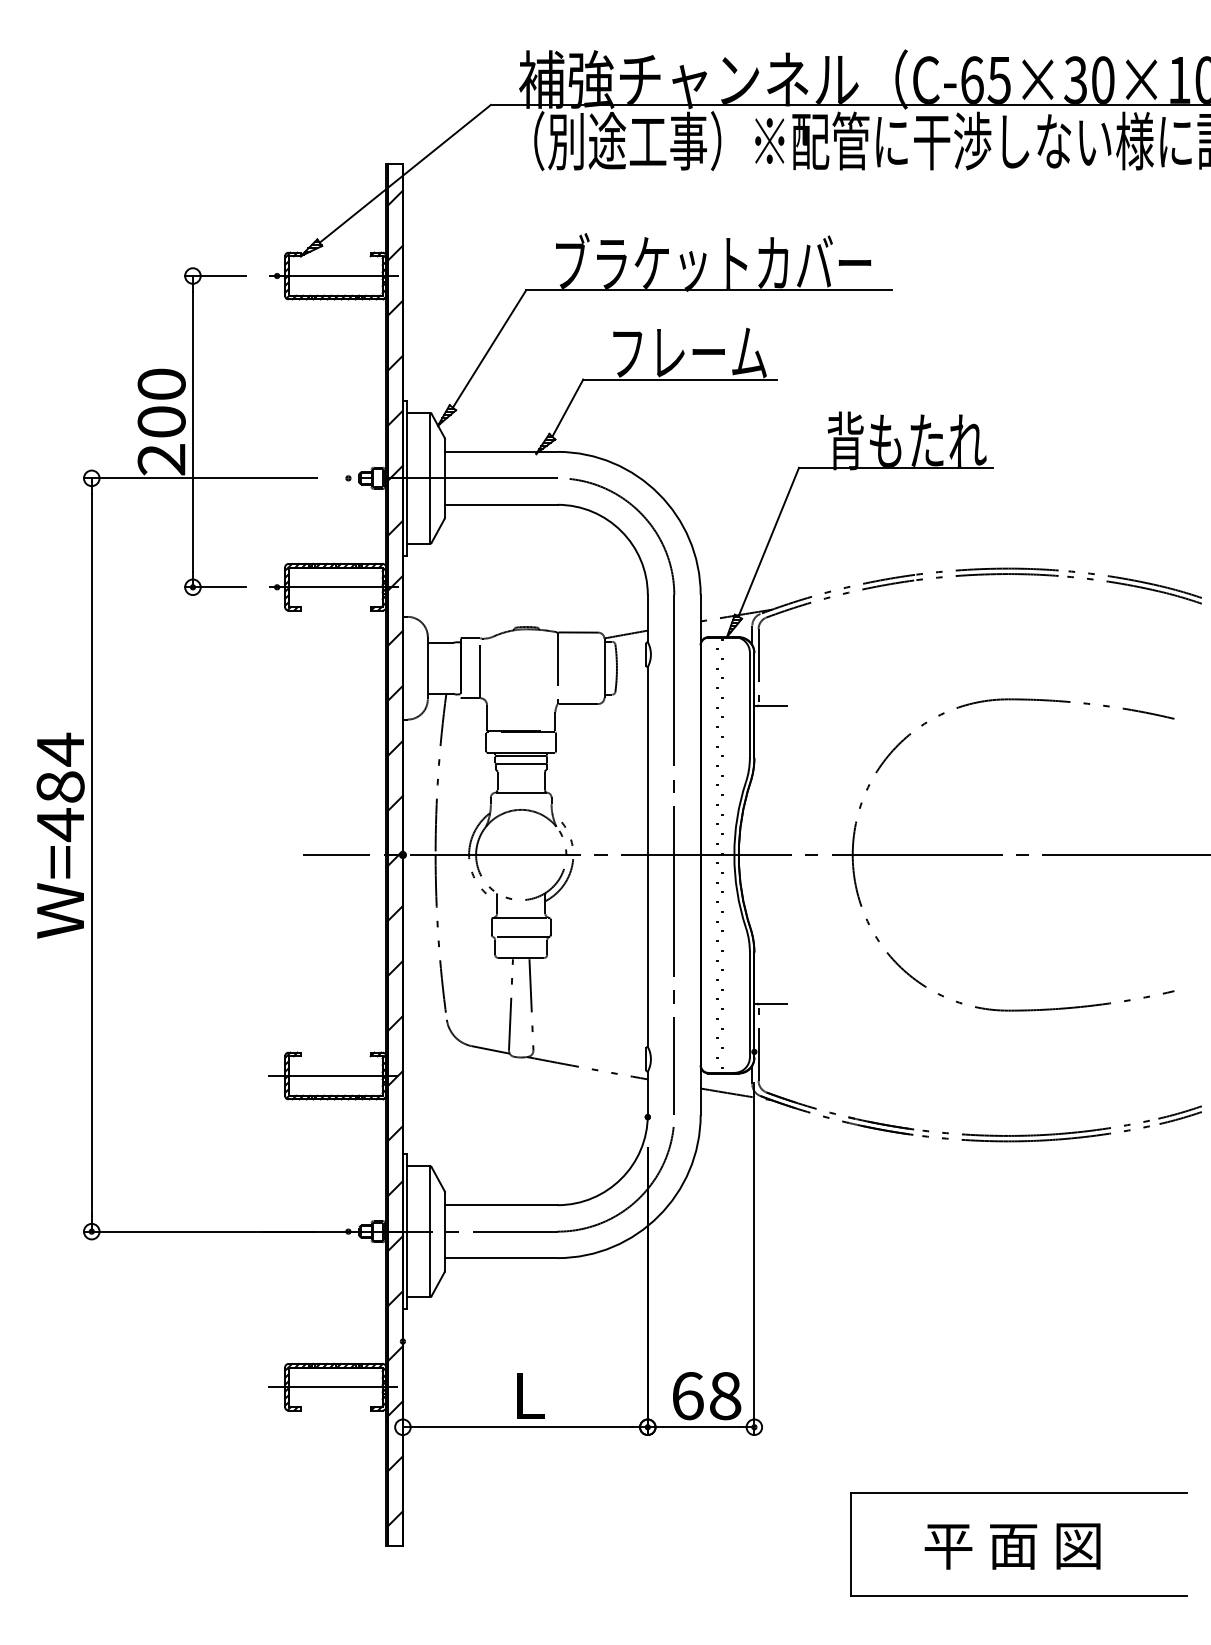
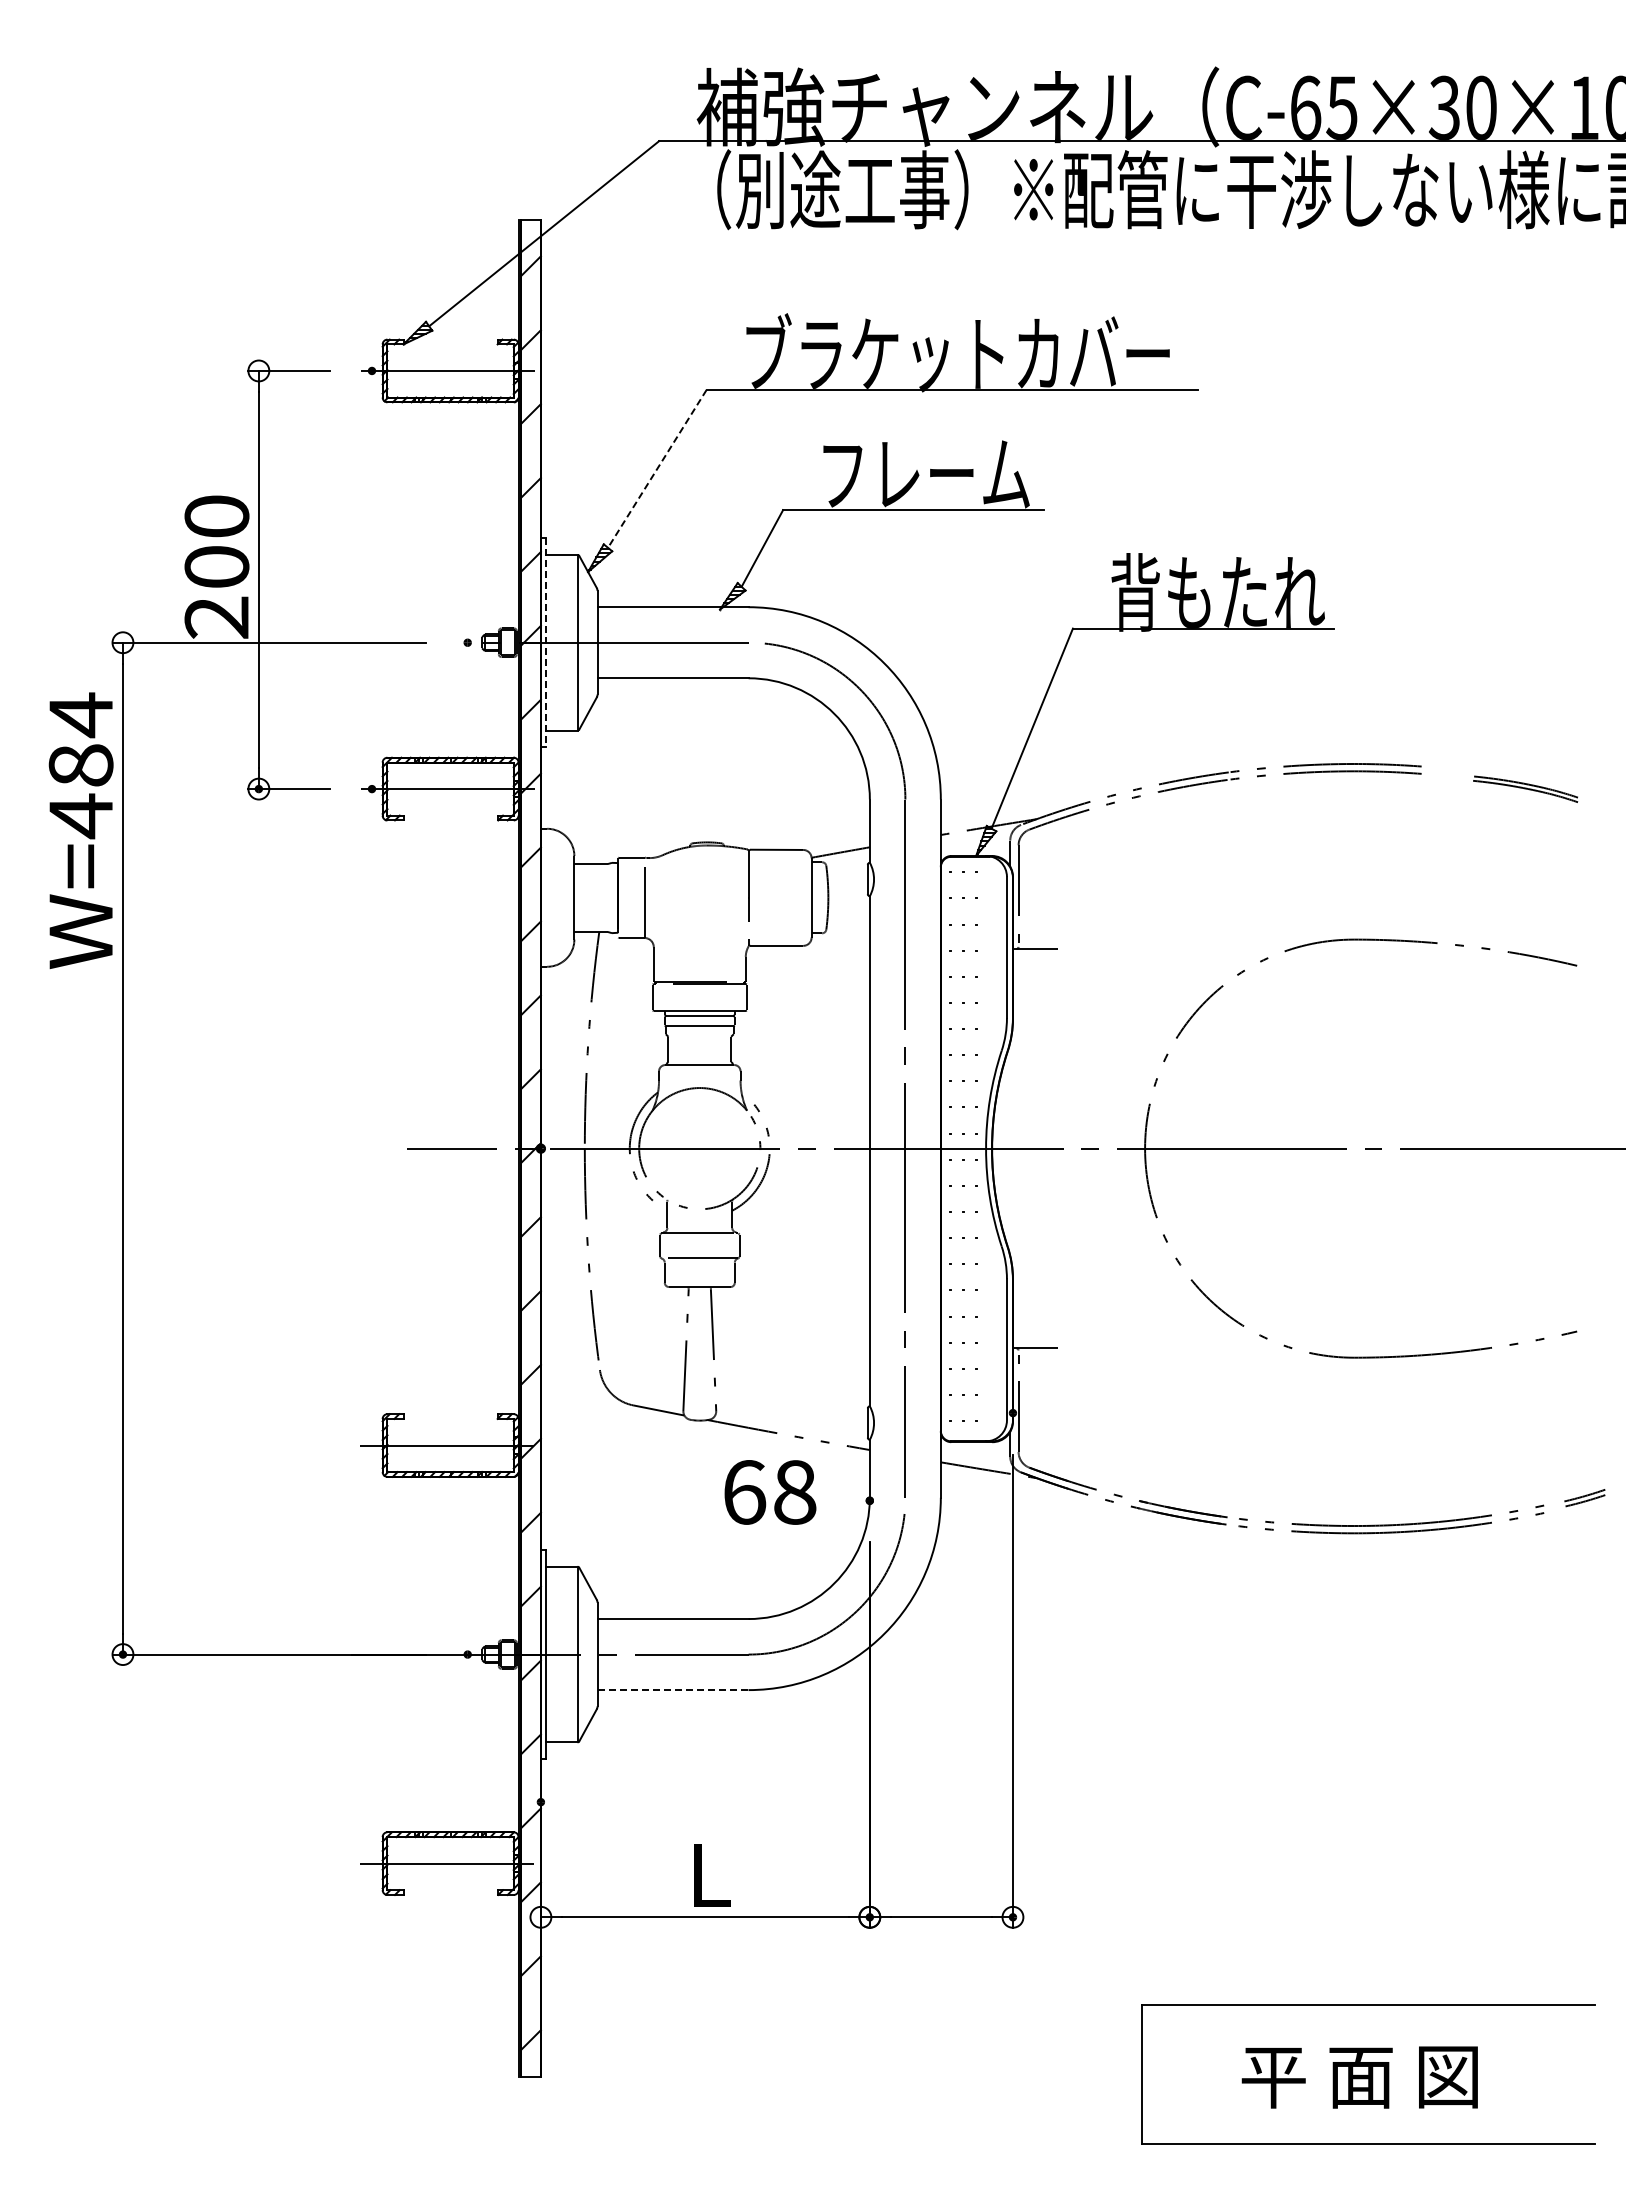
line: (489, 349) -> (657, 469), solid -> dashed
line: (406, 478) -> (545, 642), solid -> dashed
part: (1134, 586) -> (1523, 788), size x0.6
text: (60, 835) -> (80, 830), moved
part: (1179, 1114) -> (1584, 1497), size x0.7
line: (501, 1258) -> (673, 1690), solid -> dashed
text: (707, 1396) -> (770, 1492), moved

